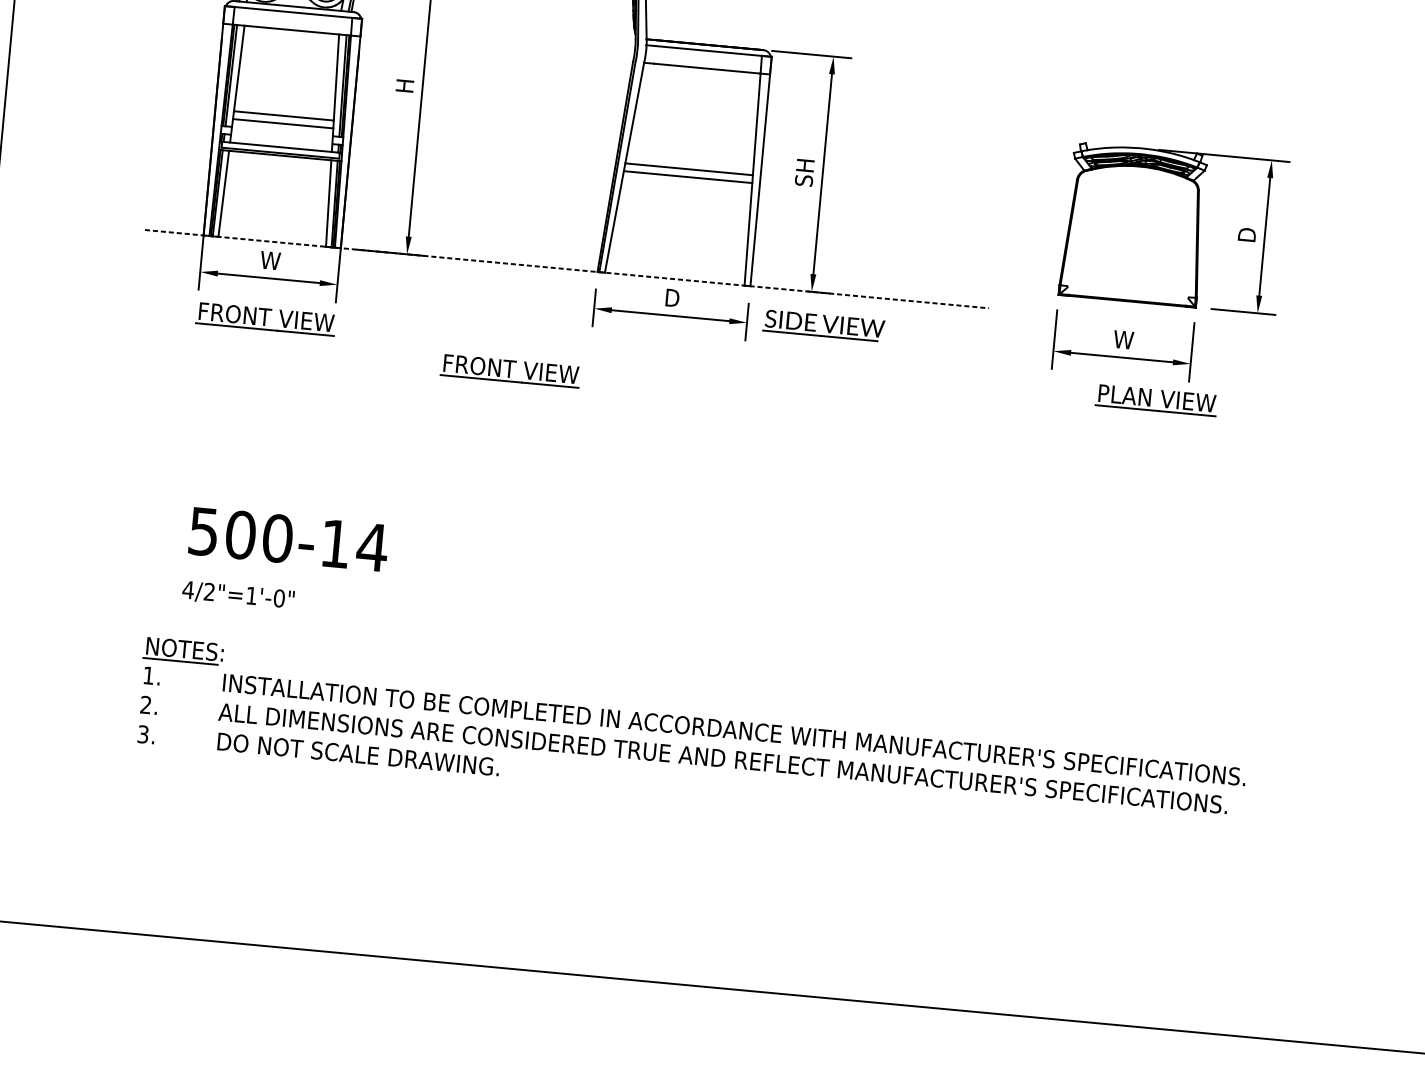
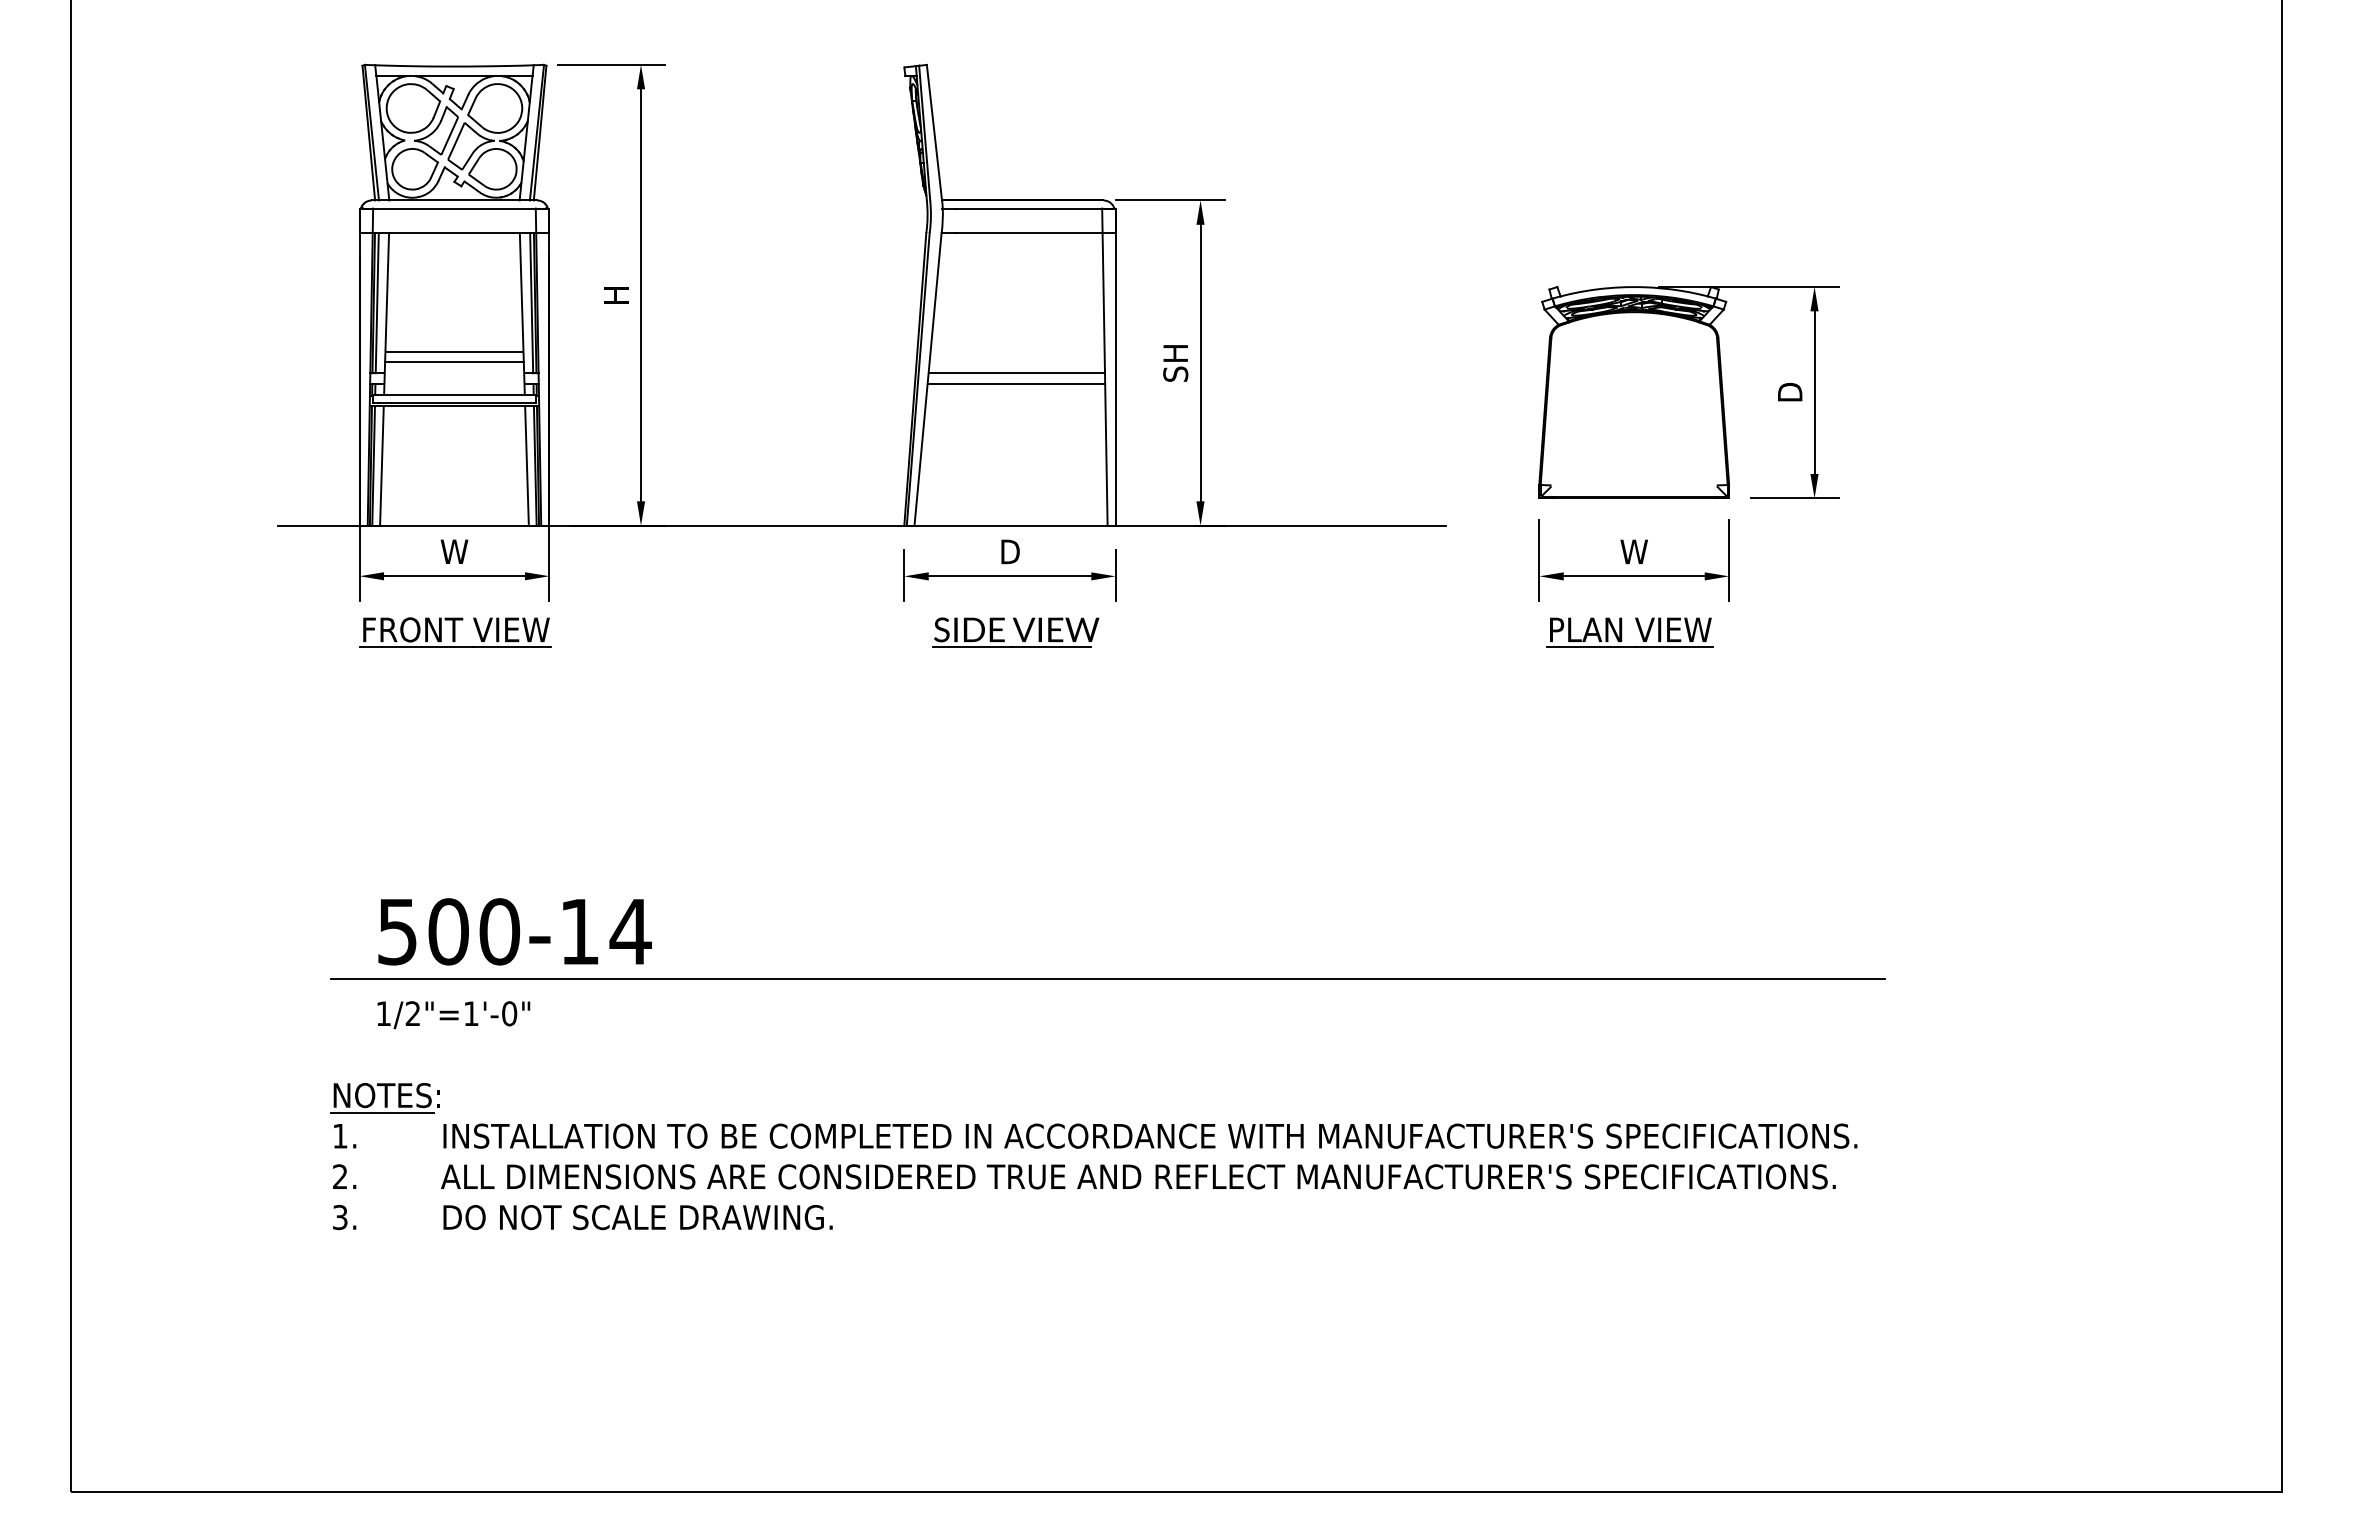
line: (567, 269) -> (862, 525), dashed -> solid
part: (823, 325) -> (1015, 632), moved
part: (510, 370) -> (797, 672), removed
part: (1151, 399) -> (1622, 632), moved
text: (188, 589) -> (383, 1013), 4/2"=1'-0" -> 1/2"=1'-0"
line: (714, 613) -> (1107, 979), added

